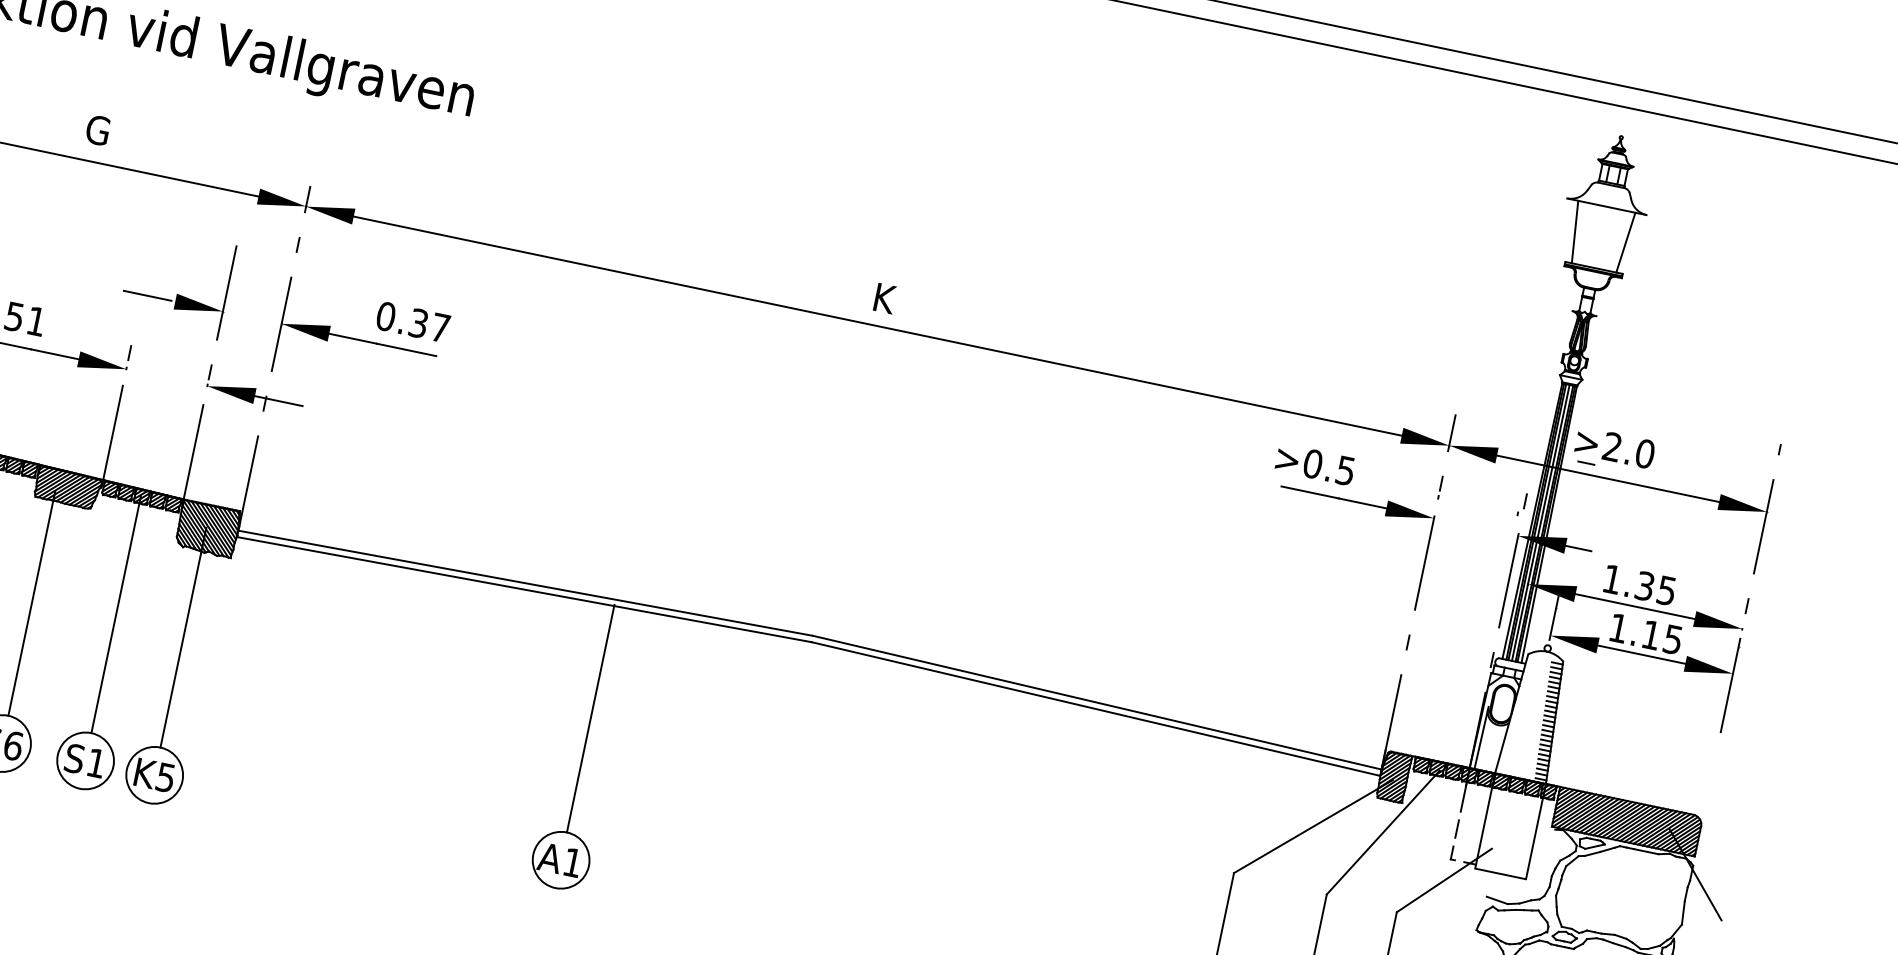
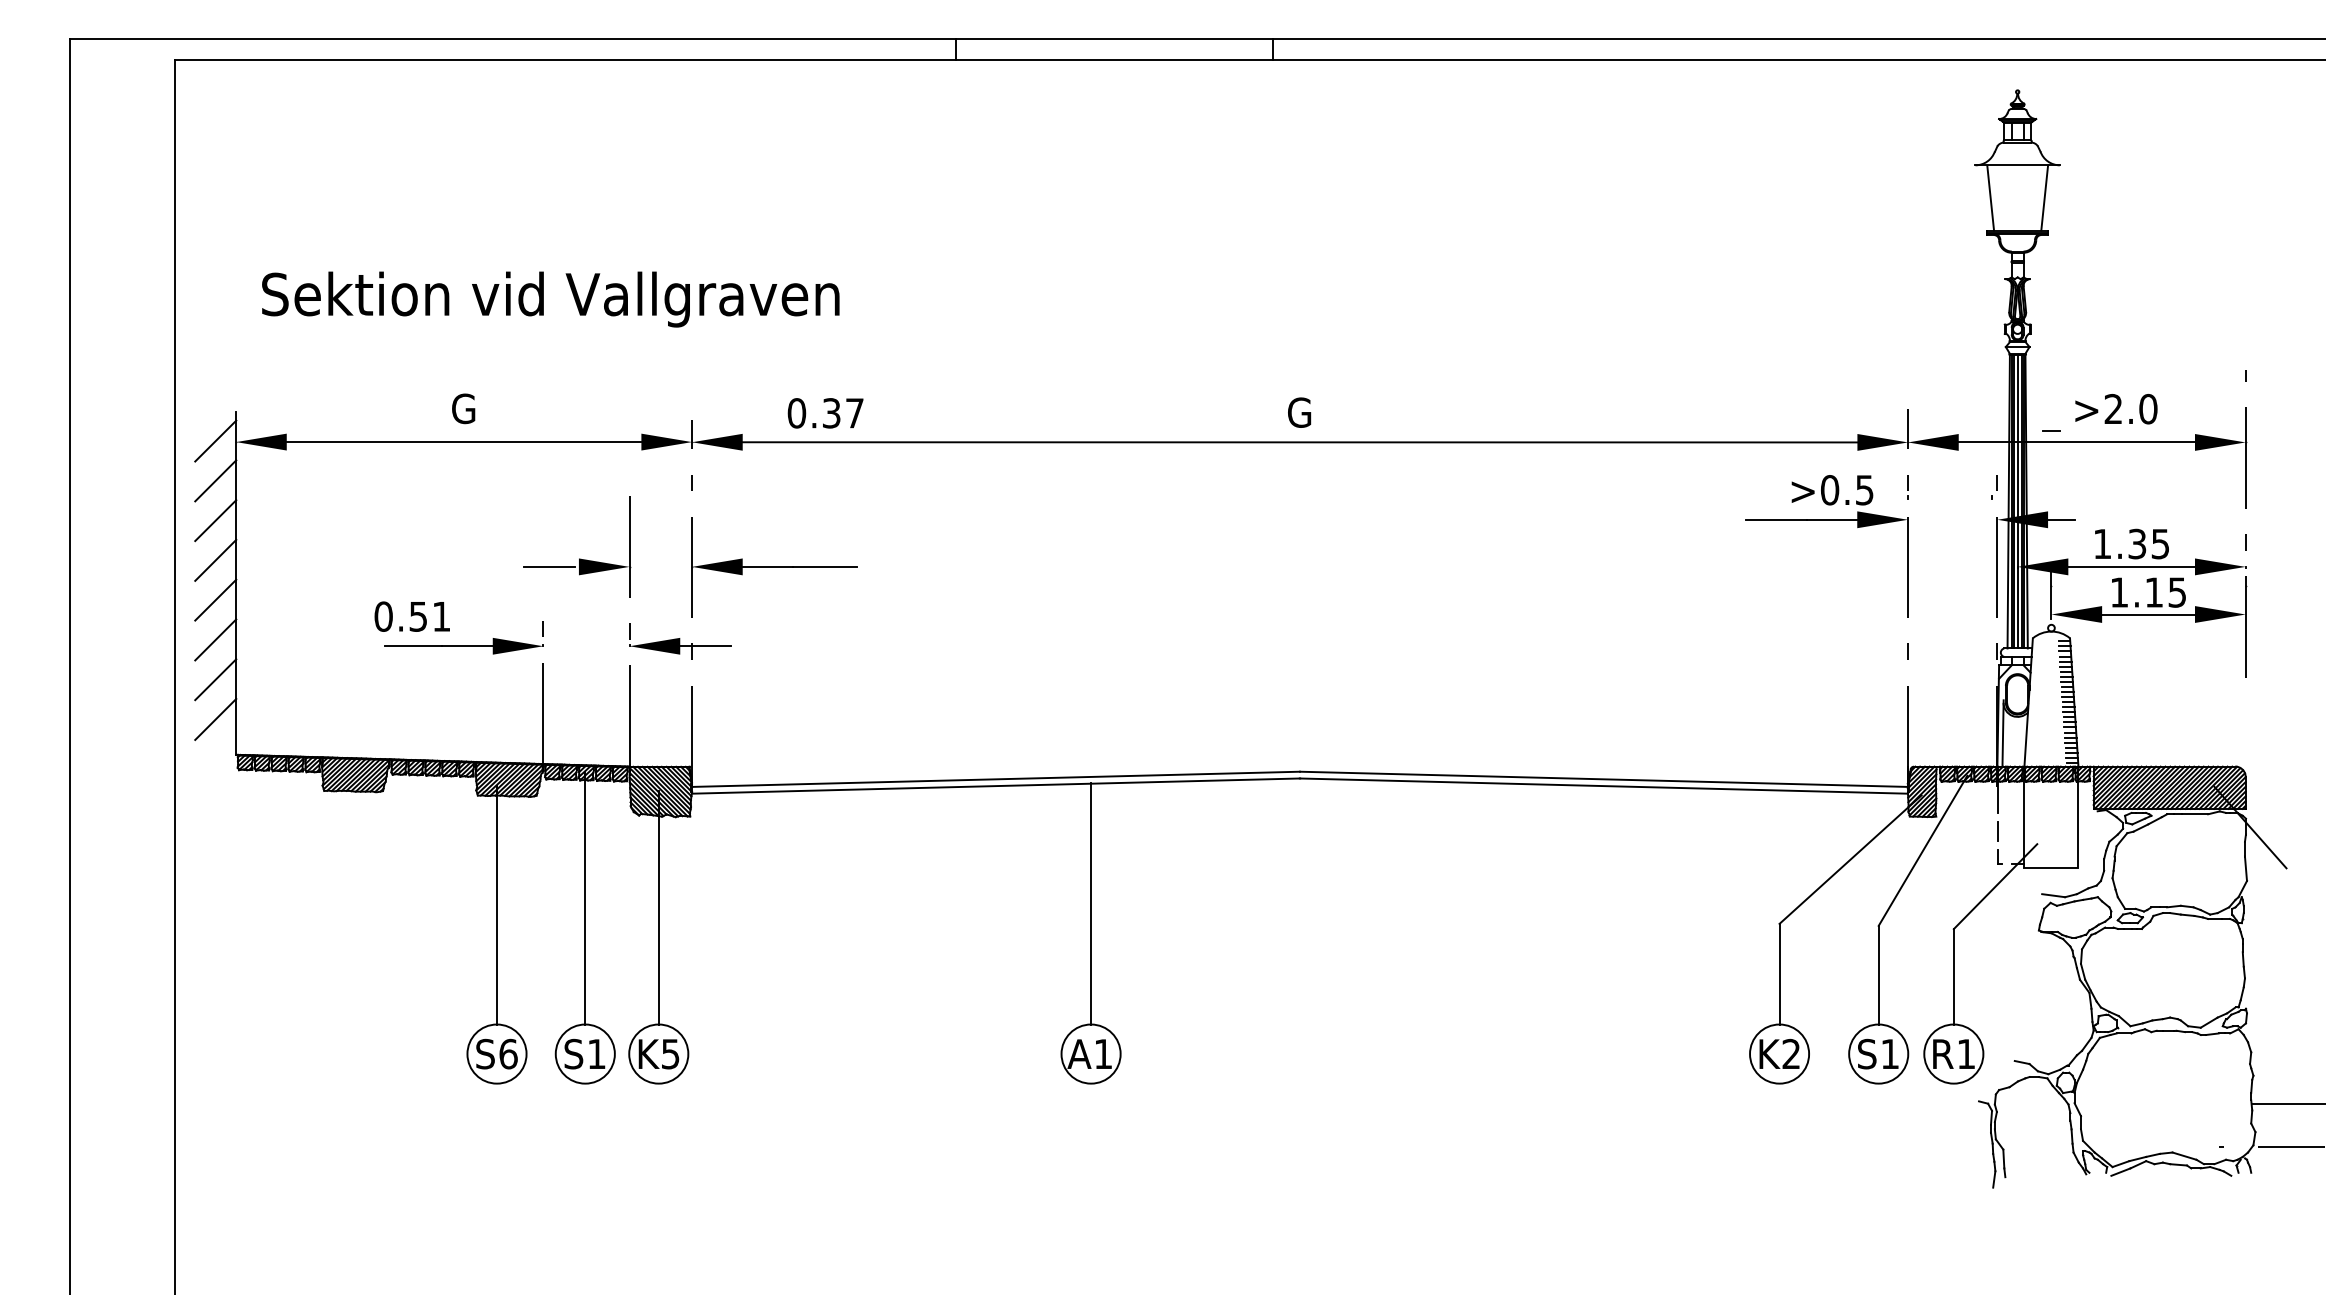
text: (884, 298) -> (1300, 412), K -> G
text: (412, 322) -> (825, 413), moved
text: (1615, 447) -> (2116, 409), moved
text: (1315, 464) -> (1832, 490), moved

